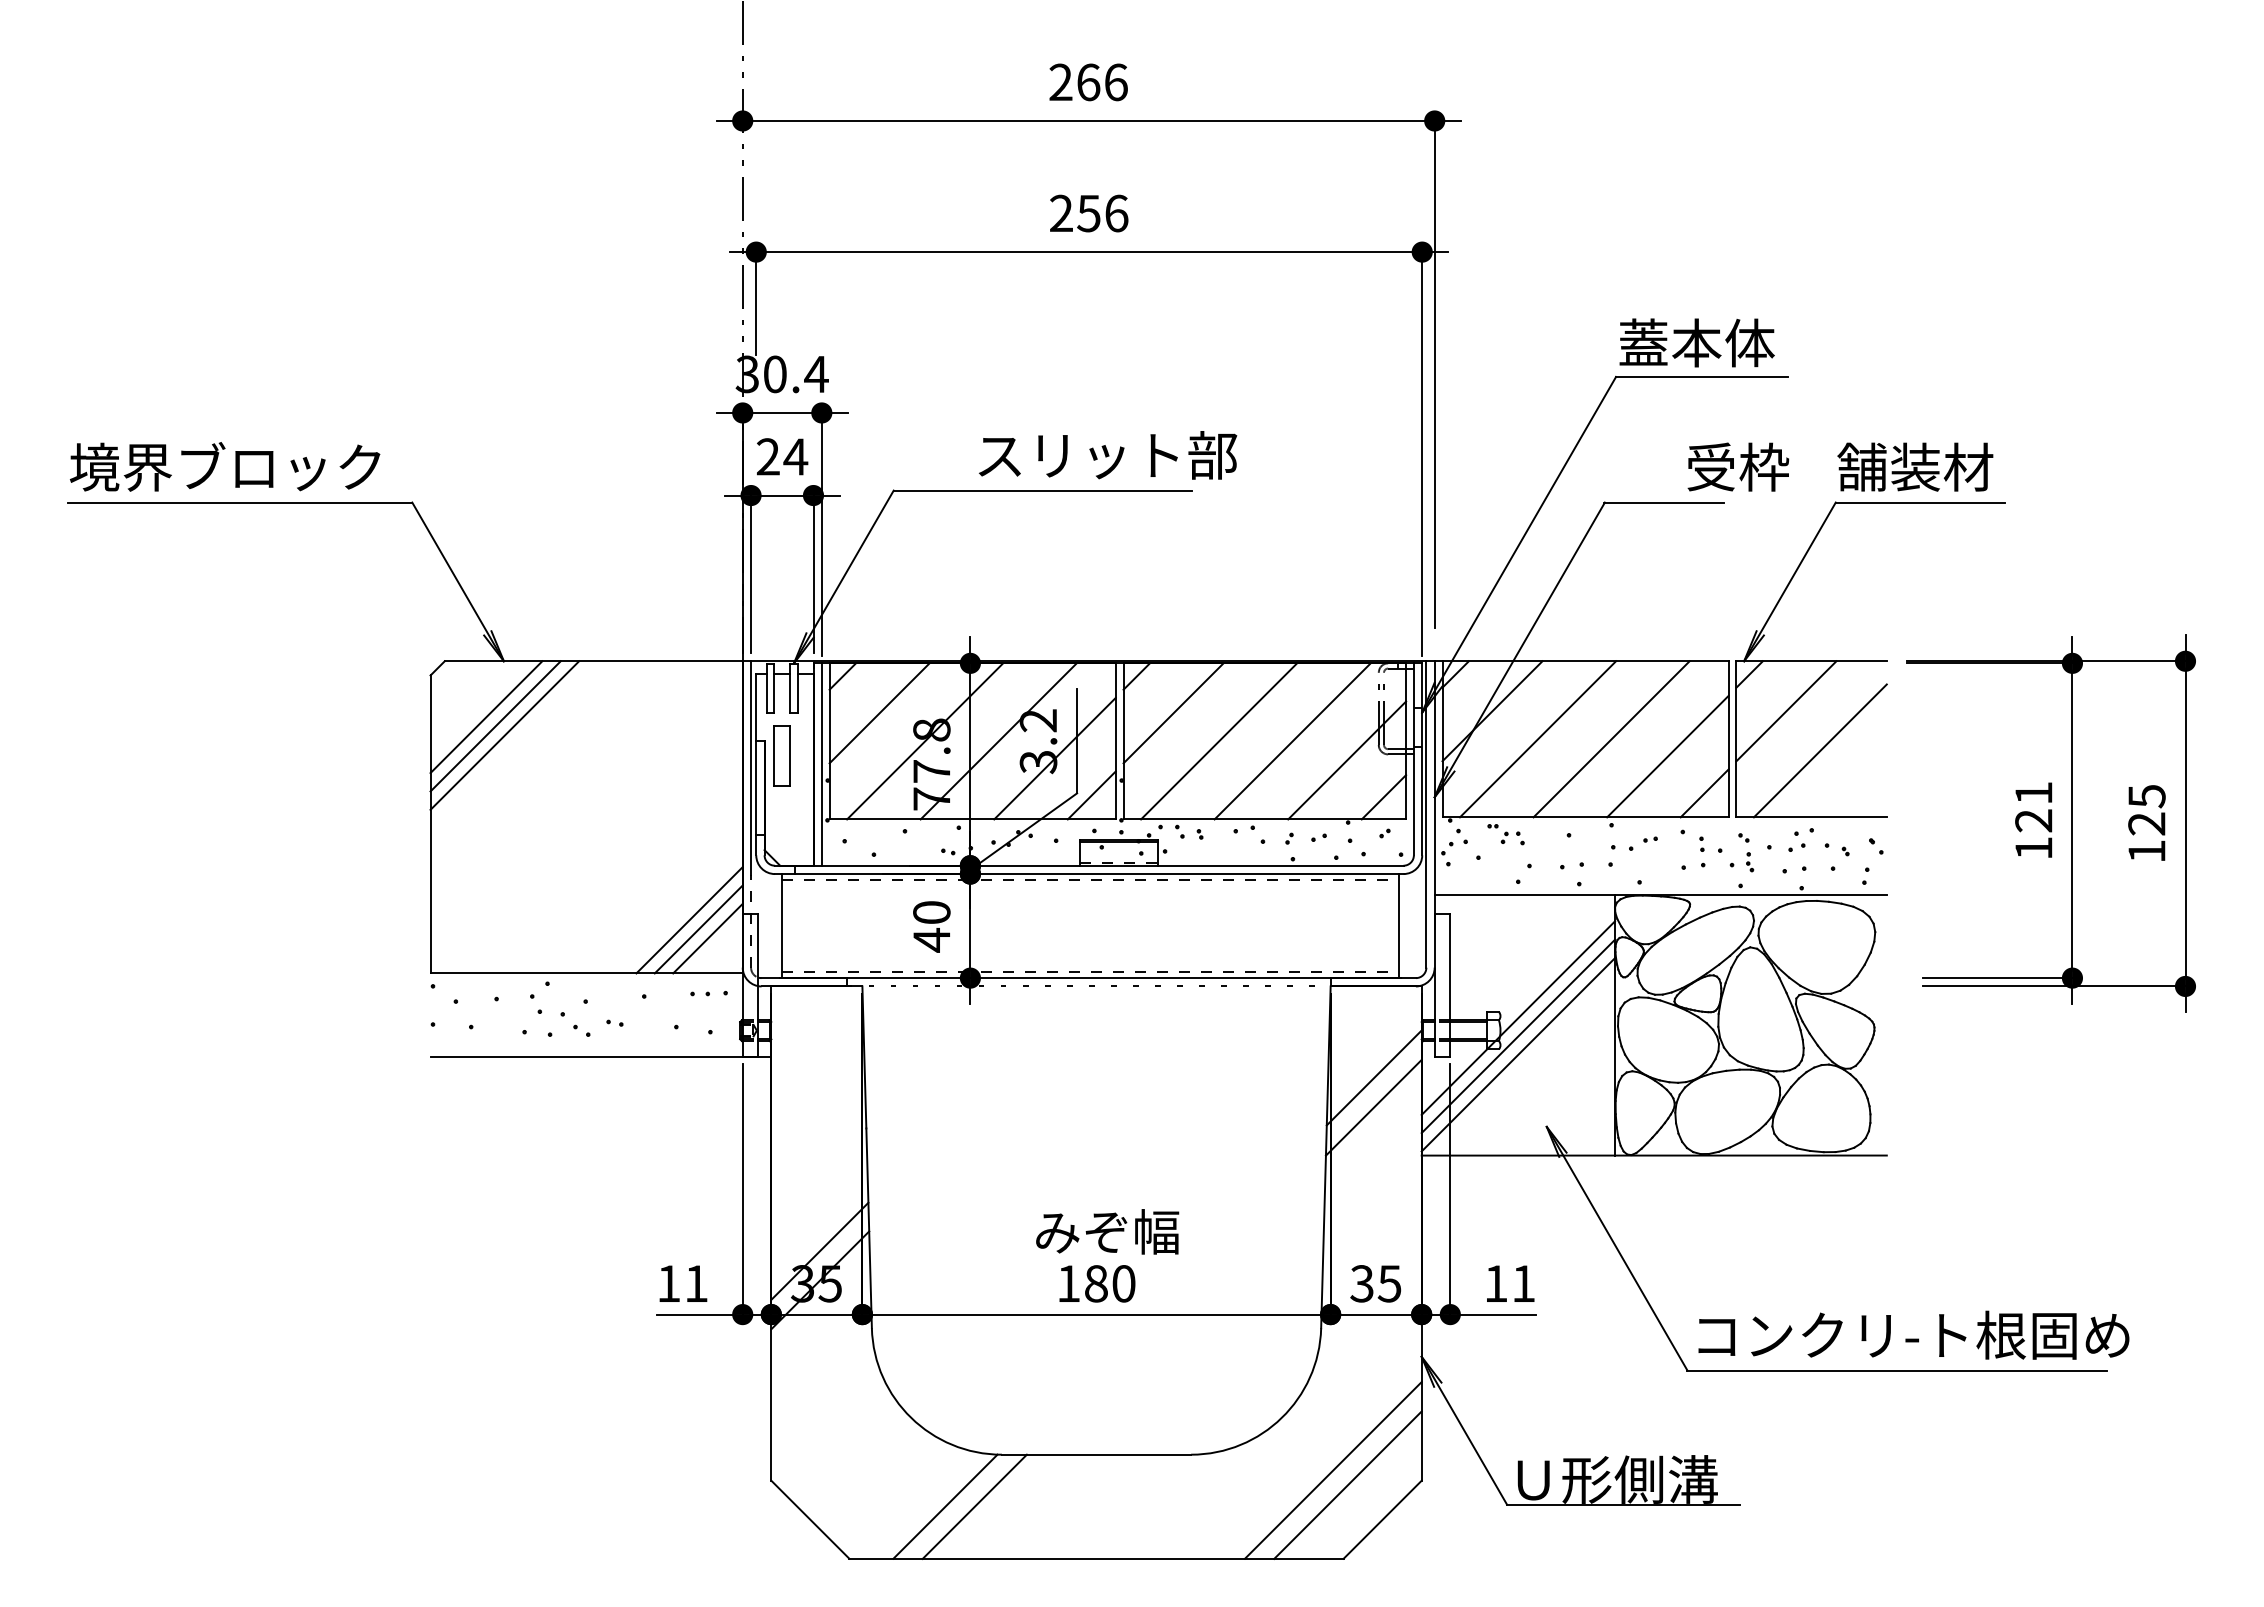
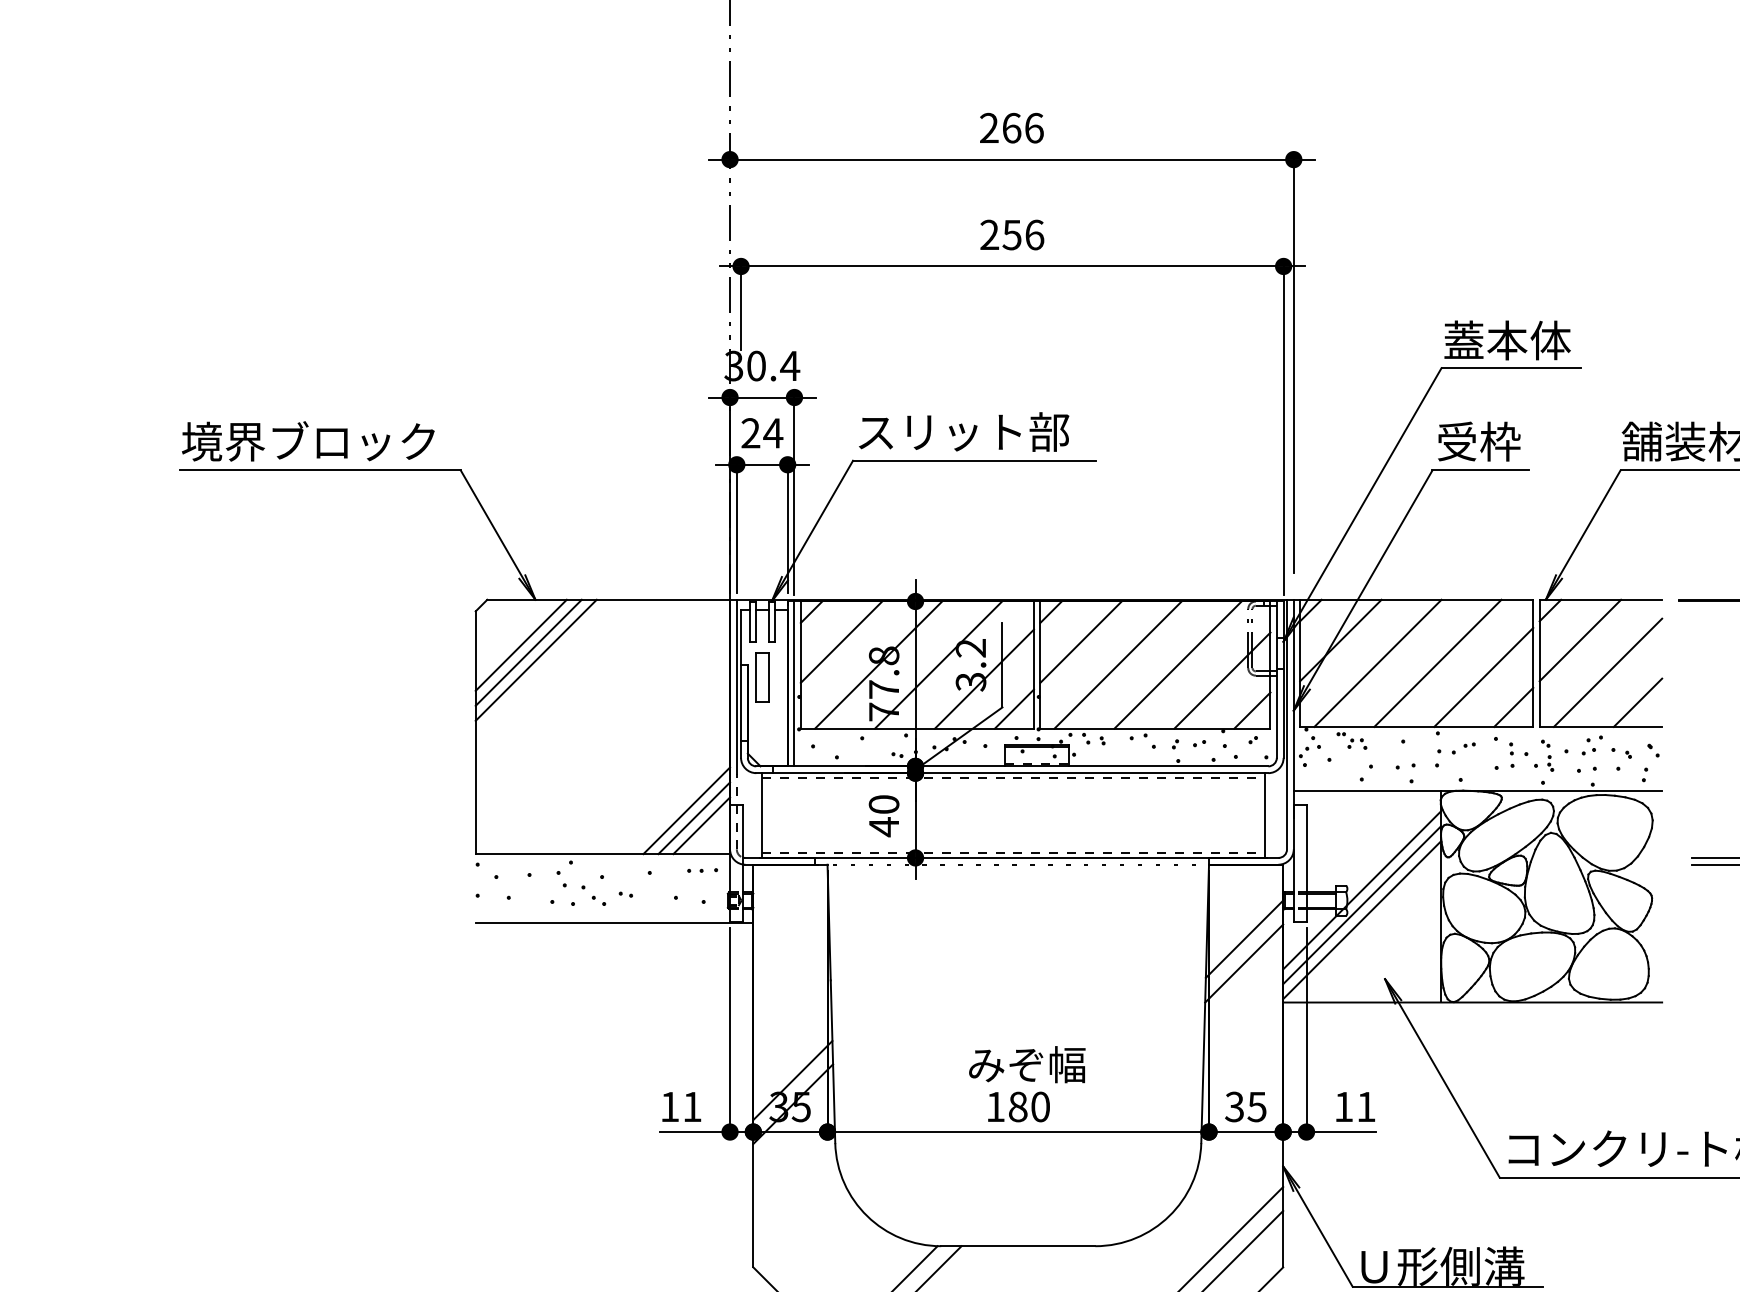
text: (1108, 455) -> (964, 432), moved
text: (1738, 466) -> (1479, 441), moved
line: (1856, 787) -> (1637, 702), added

